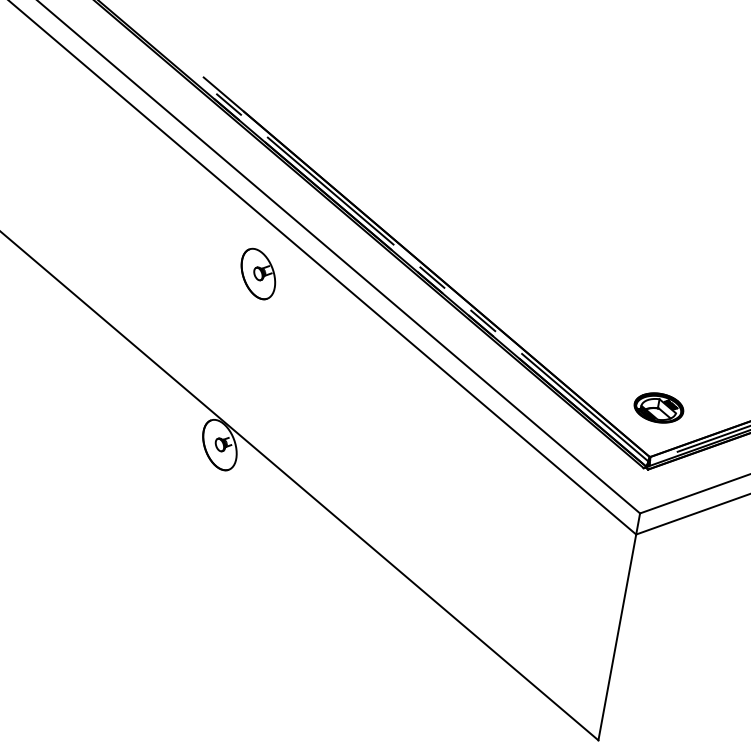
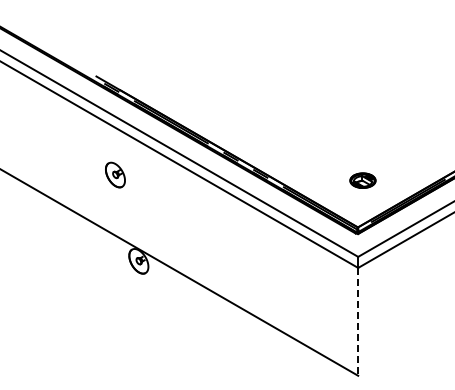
part: (258, 272) -> (115, 174), moved
part: (658, 407) -> (362, 180), moved
line: (618, 636) -> (358, 321), solid -> dashed

